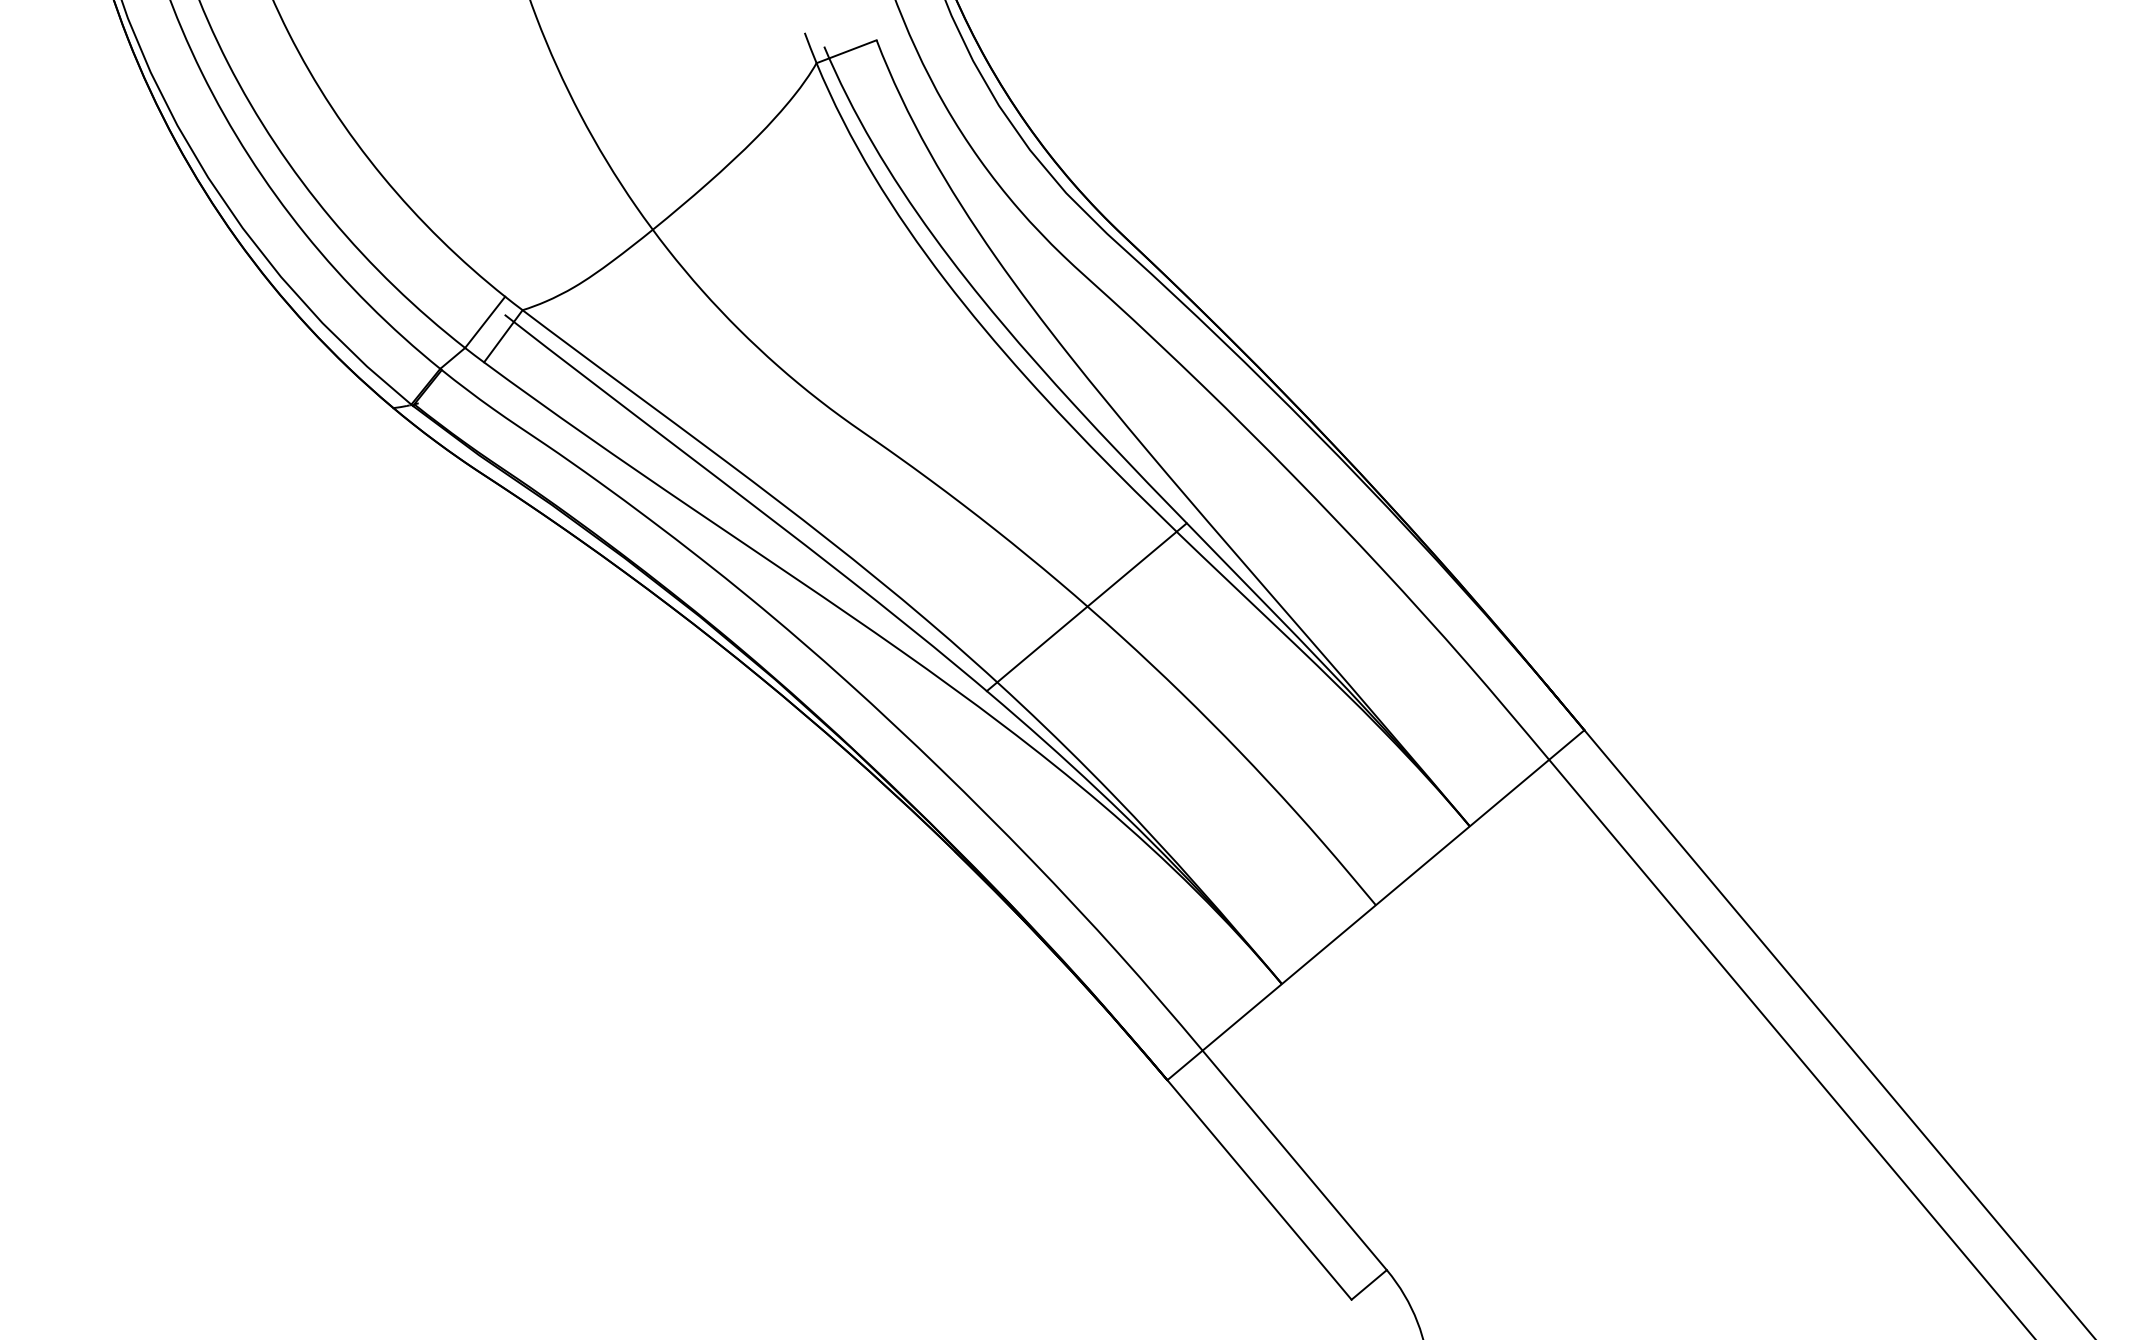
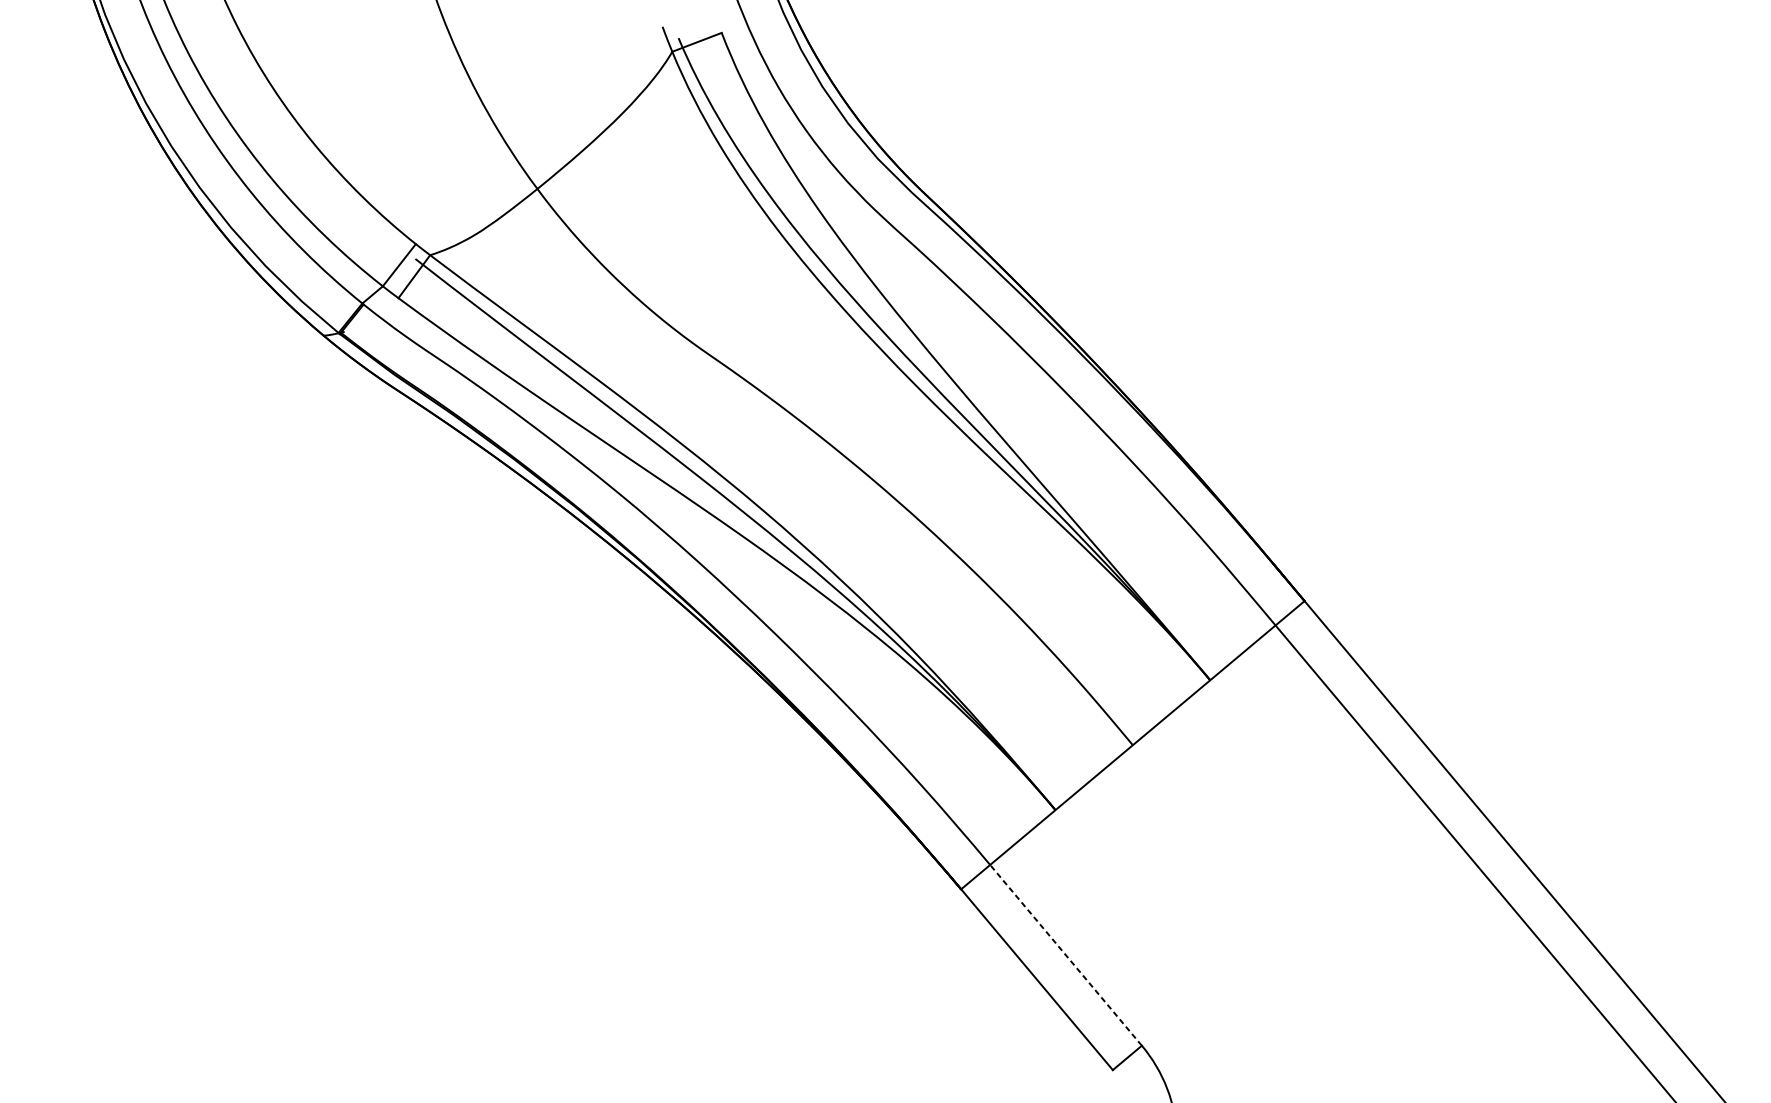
line: (1086, 607) -> (894, 500), removed
line: (1294, 1160) -> (1065, 955), solid -> dashed

